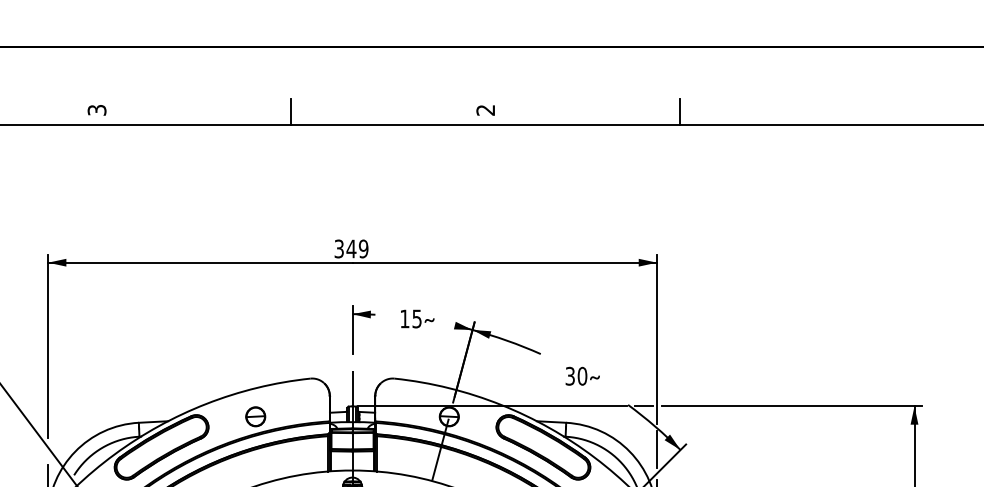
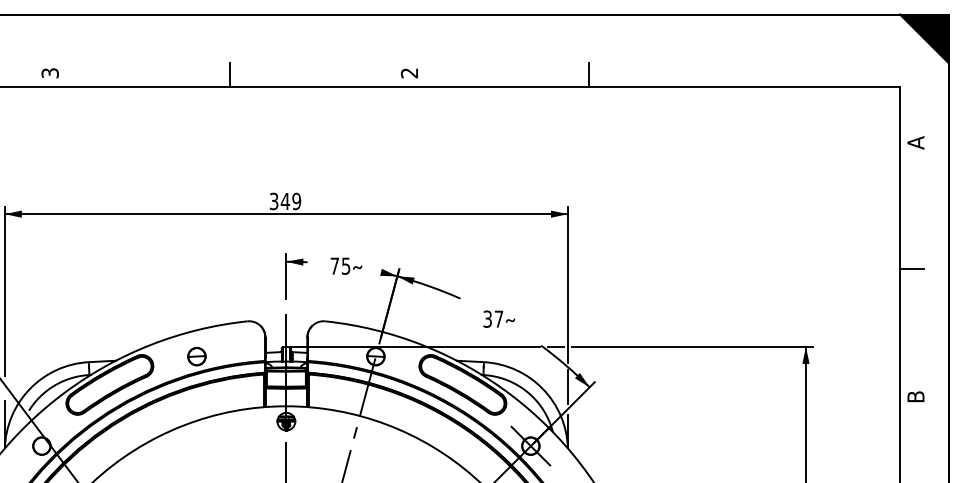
text: (404, 318) -> (334, 265), 15 -> 75
text: (581, 375) -> (498, 318), 30 -> 37

